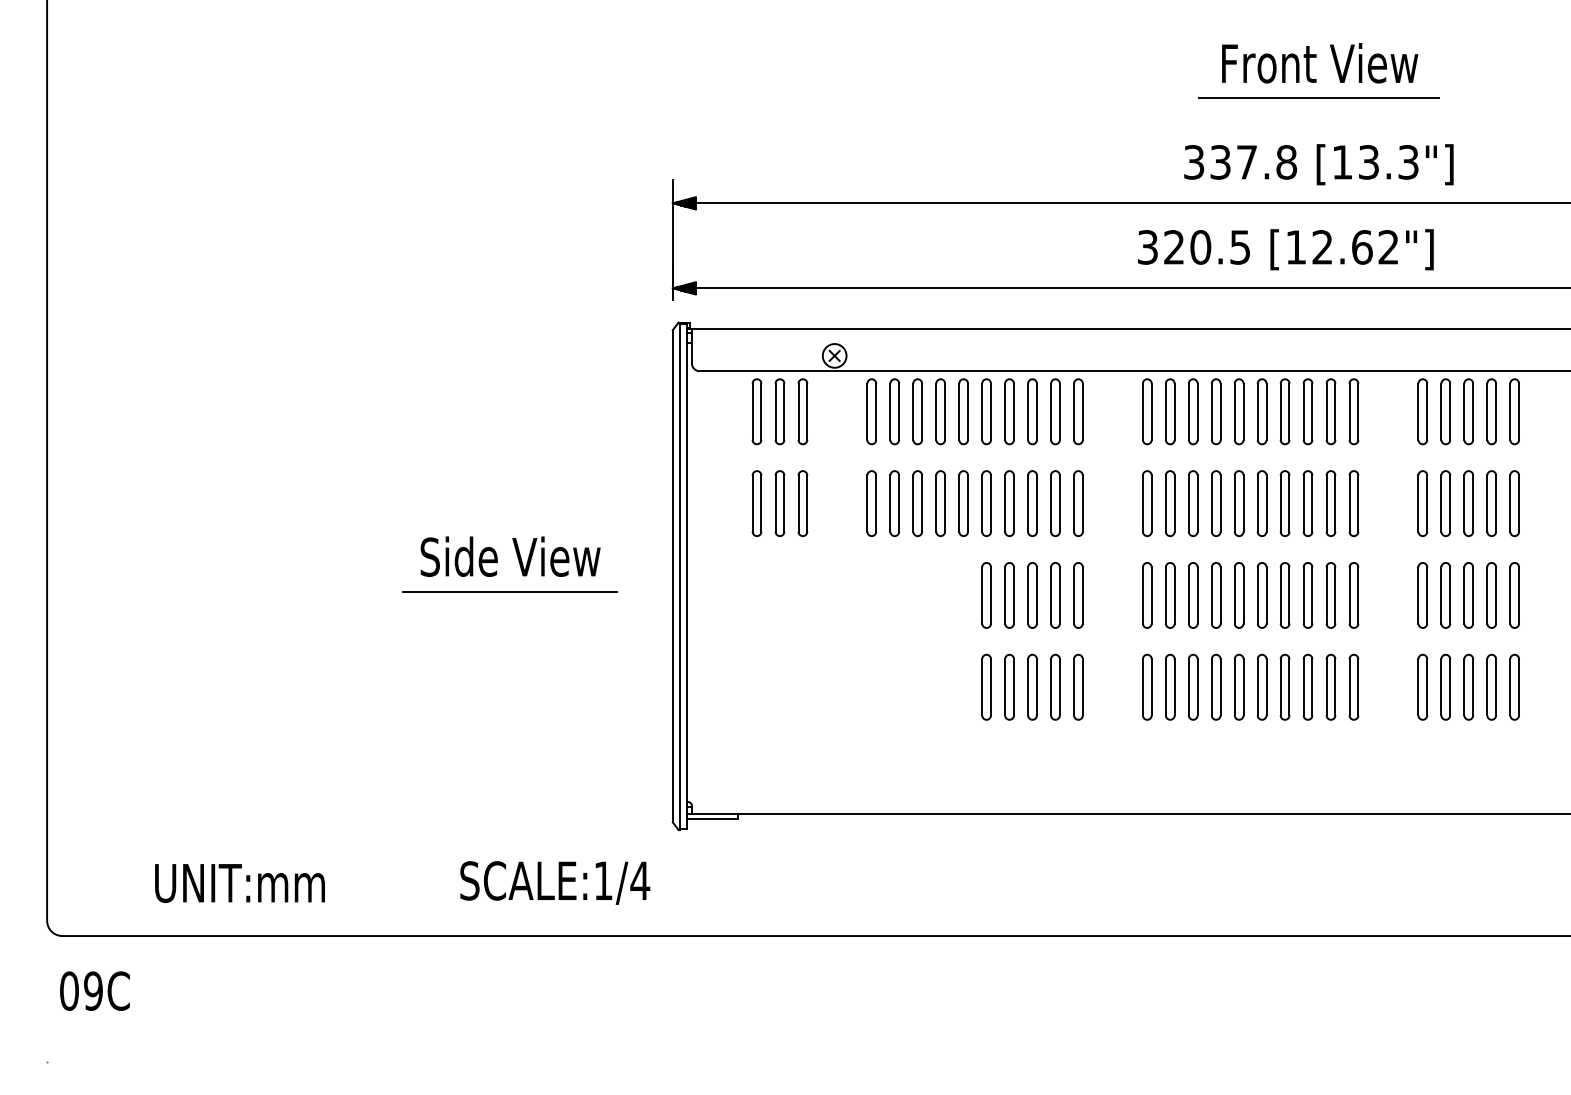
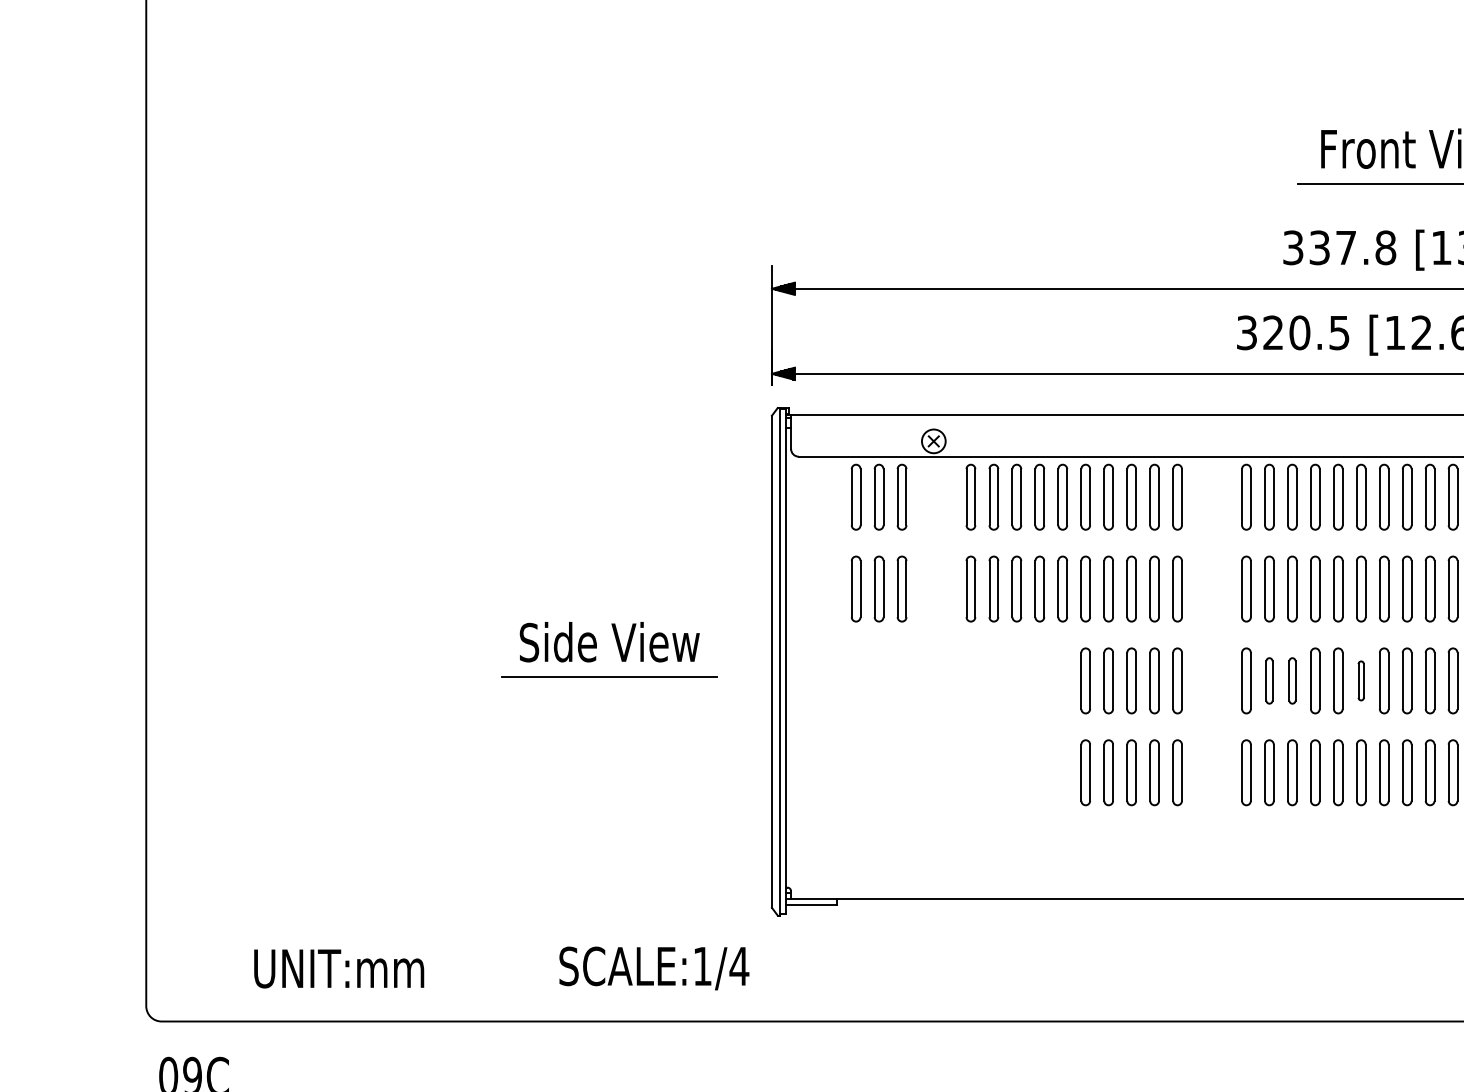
part: (1170, 595) -> (1269, 680), size x0.7
part: (1193, 595) -> (1292, 680), size x0.7
part: (1261, 595) -> (1360, 680), size x0.6

